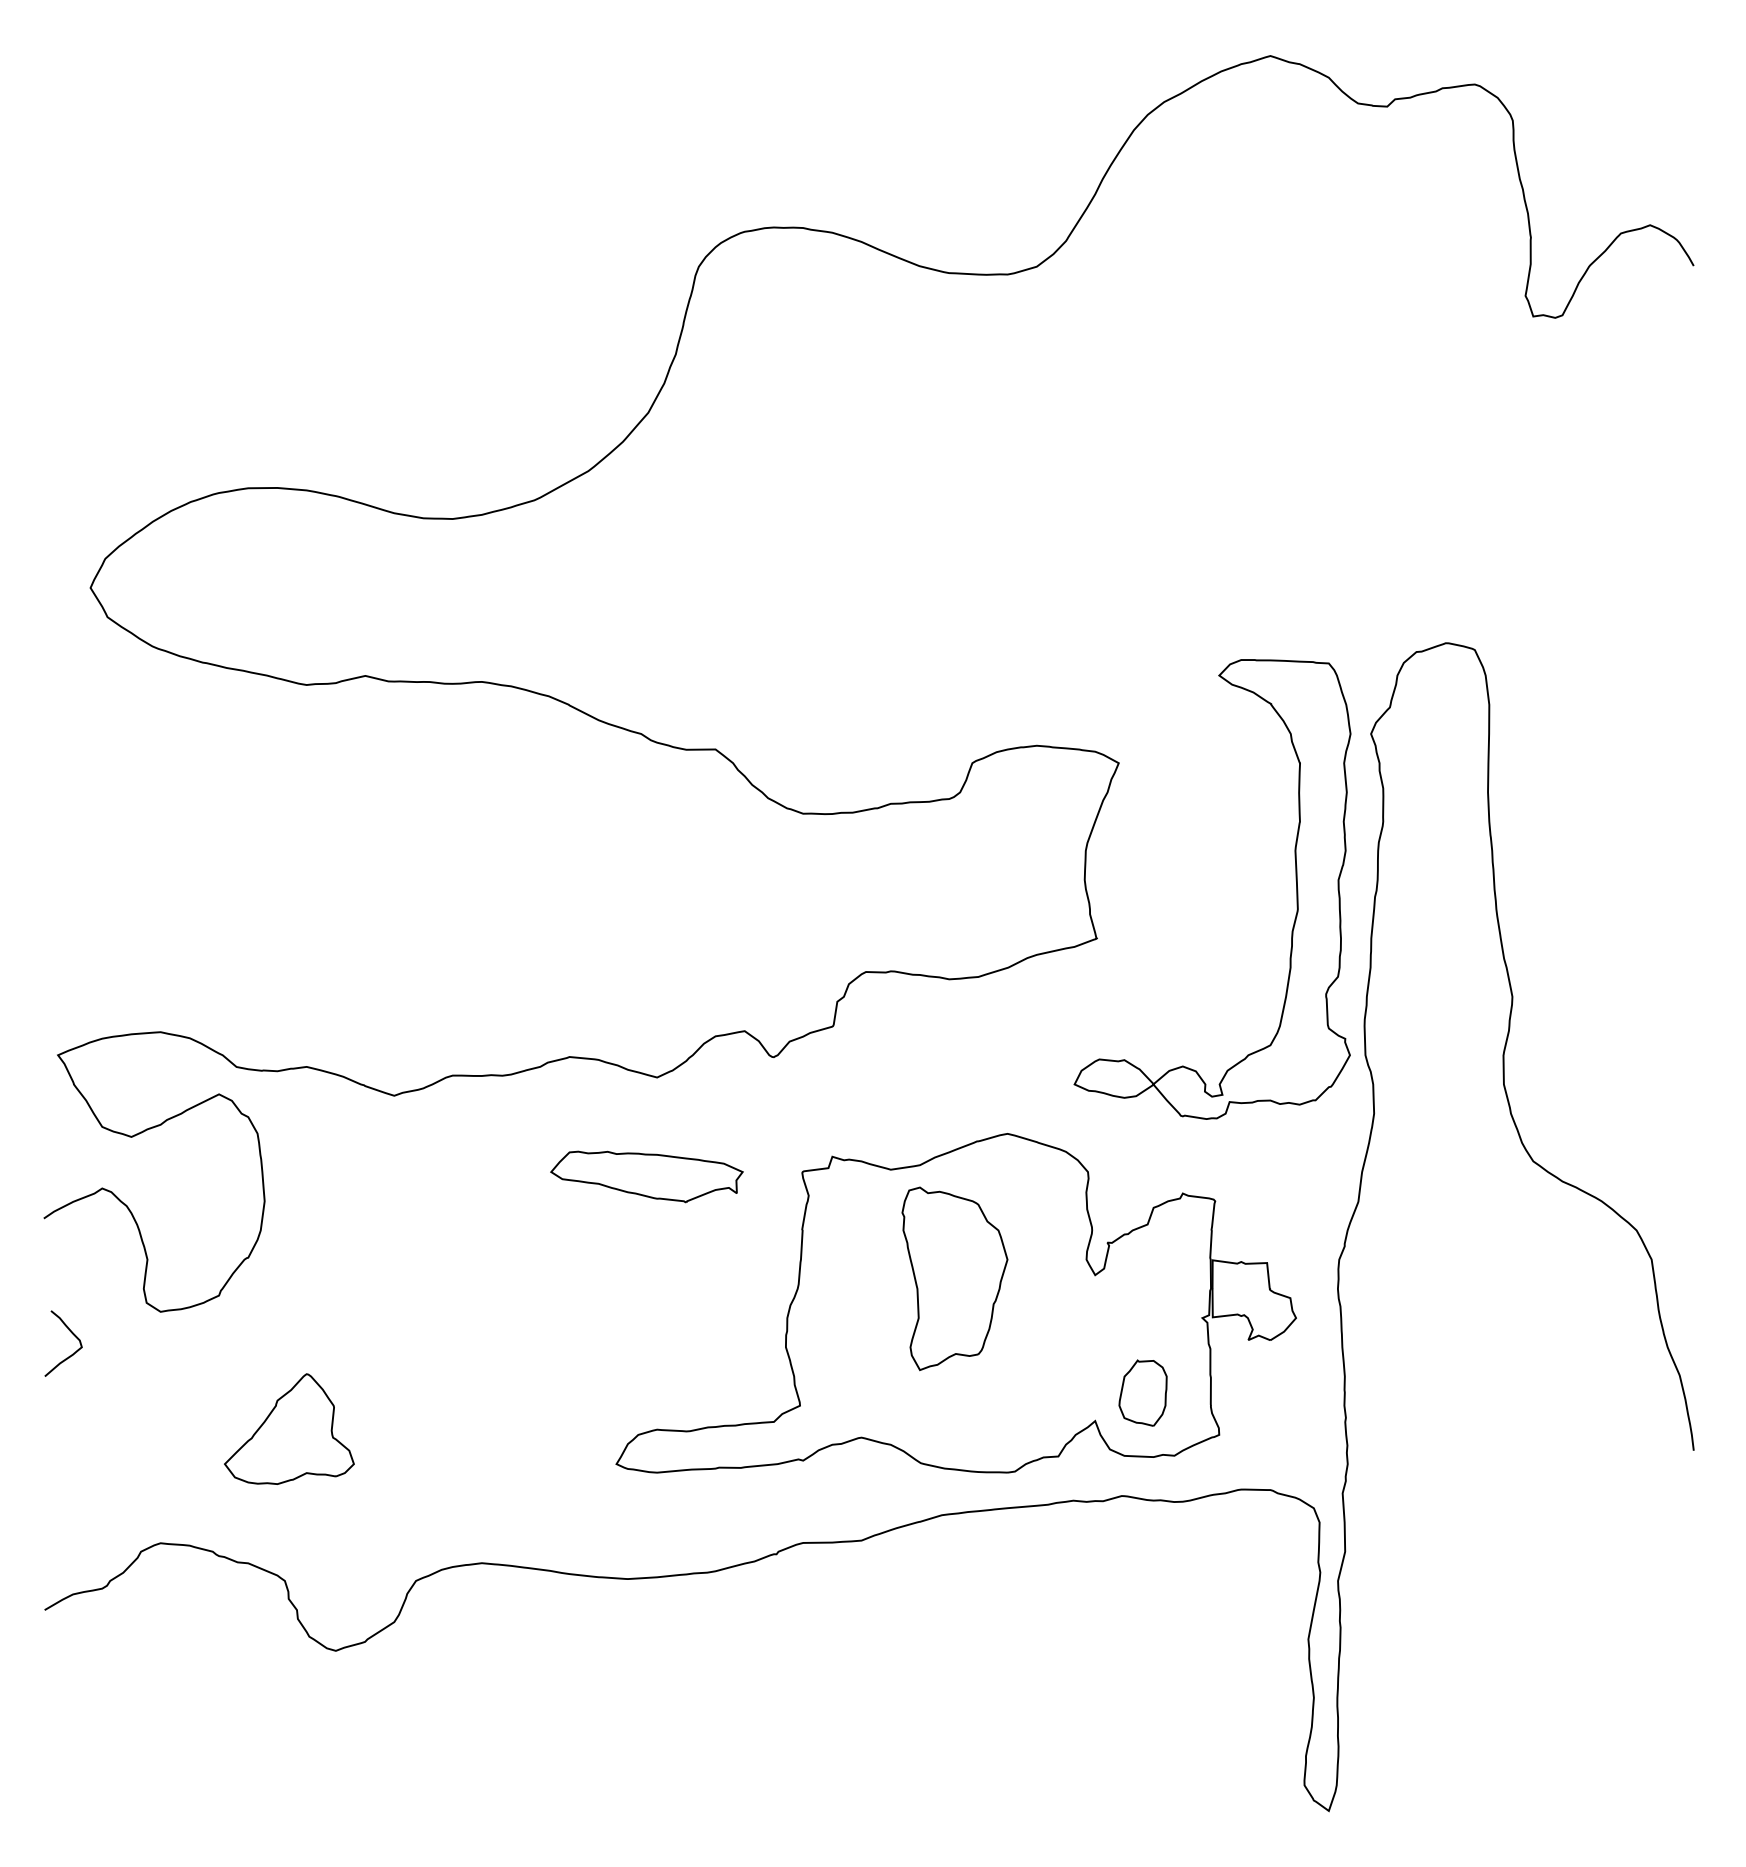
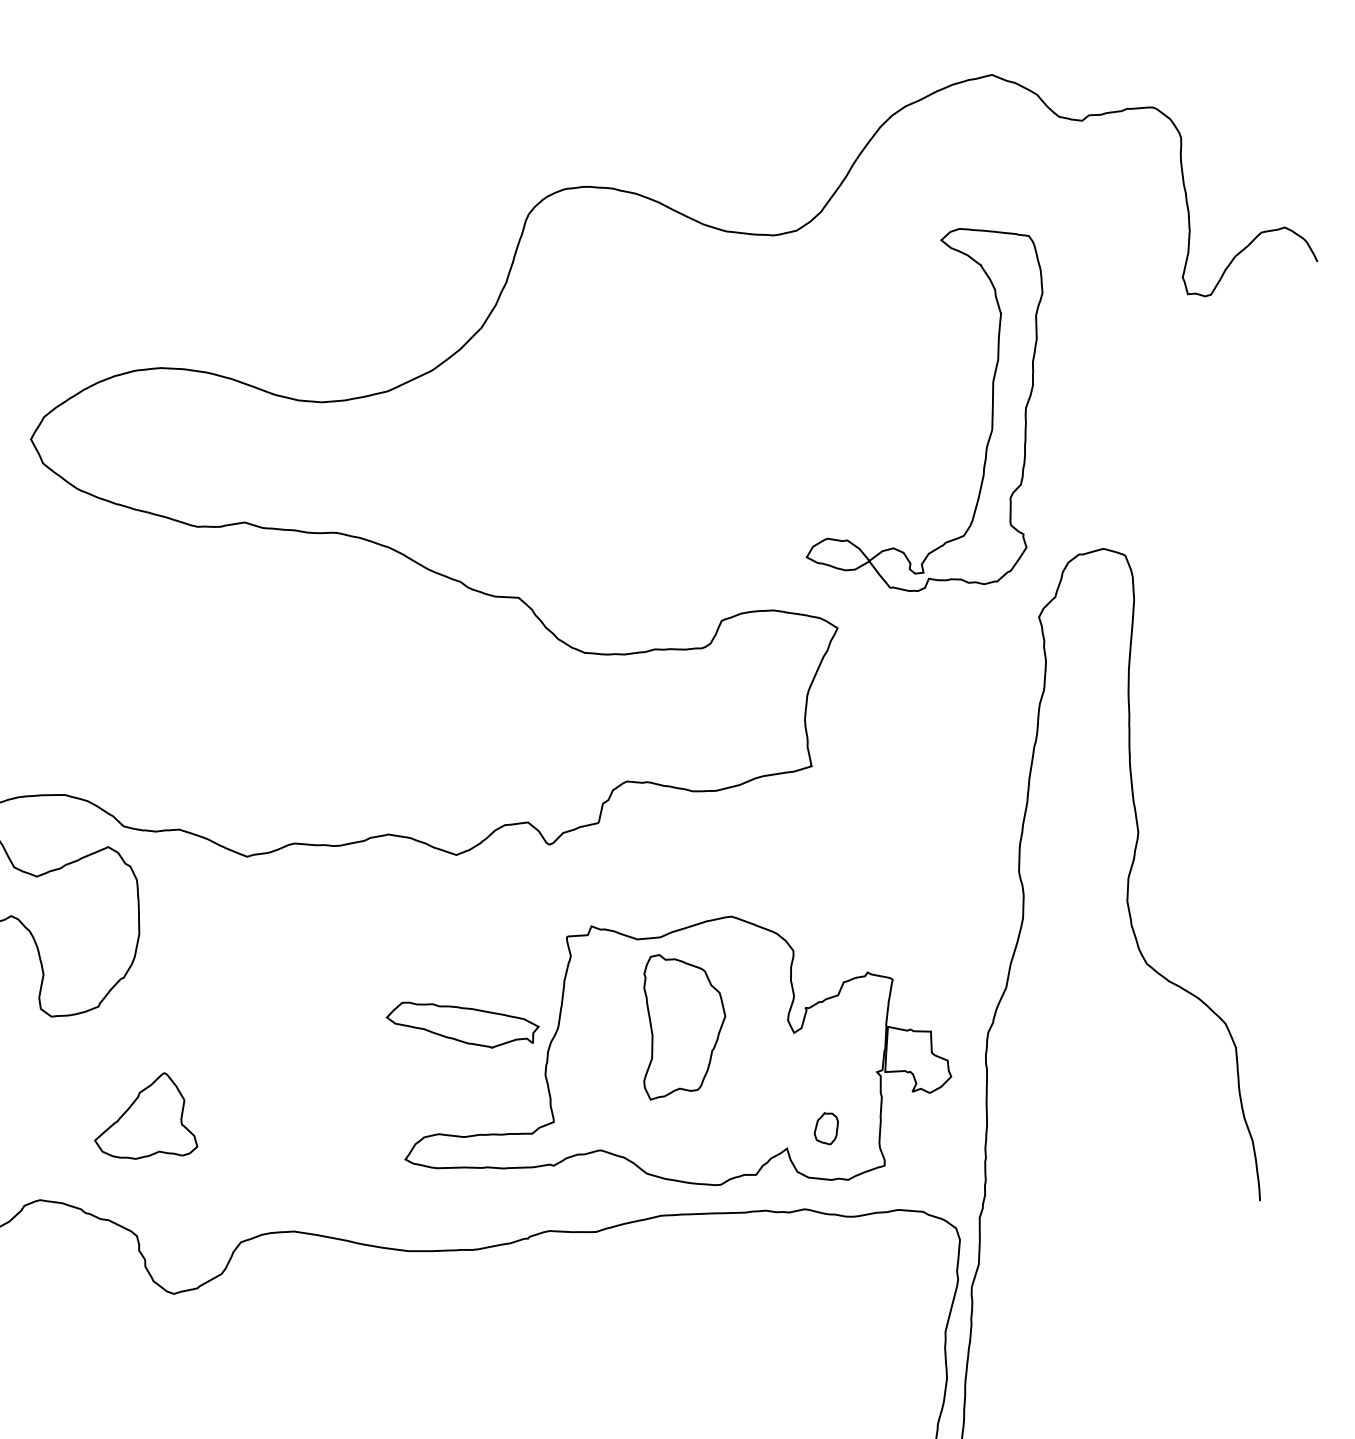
part: (1295, 880) -> (991, 406), moved
part: (646, 1176) -> (462, 1025), moved
part: (1142, 1392) -> (825, 1128), size x0.6

